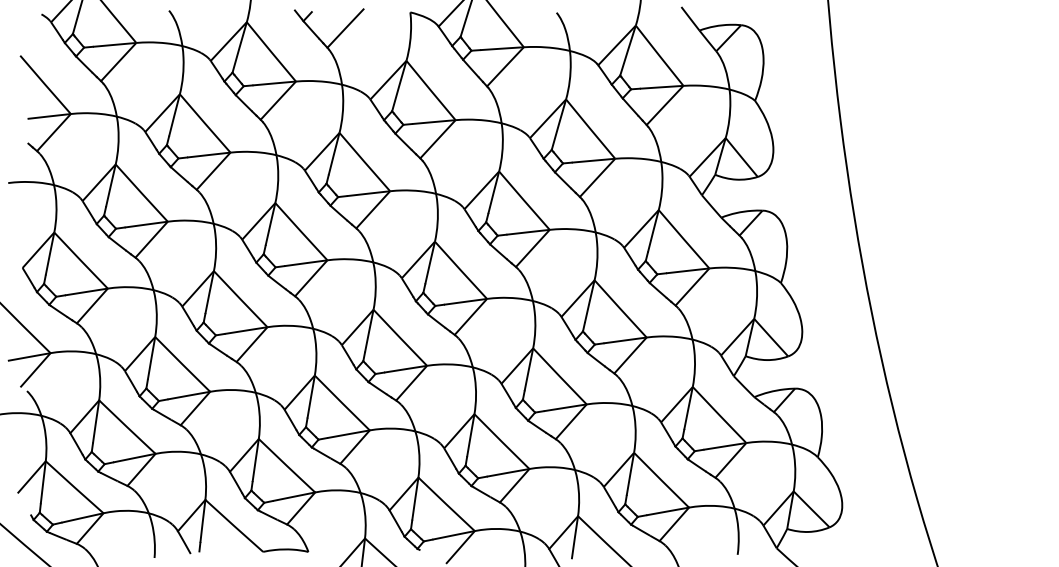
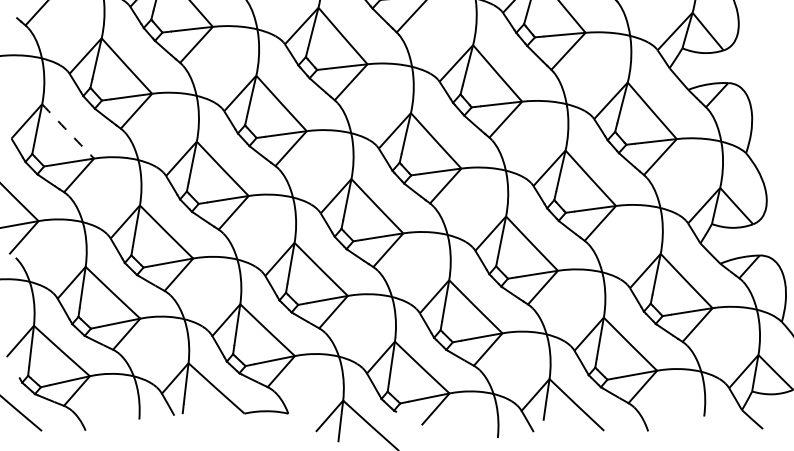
arc: (80, 260) -> (67, 131), solid -> dashed

